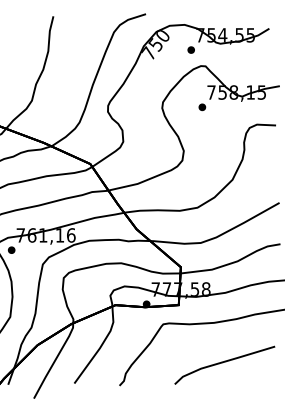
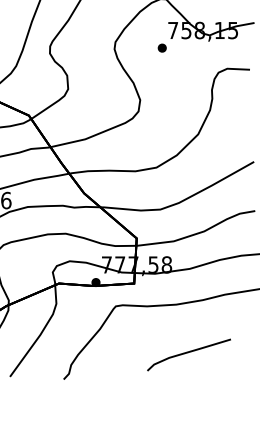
part: (224, 364) -> (188, 354), size x0.7

